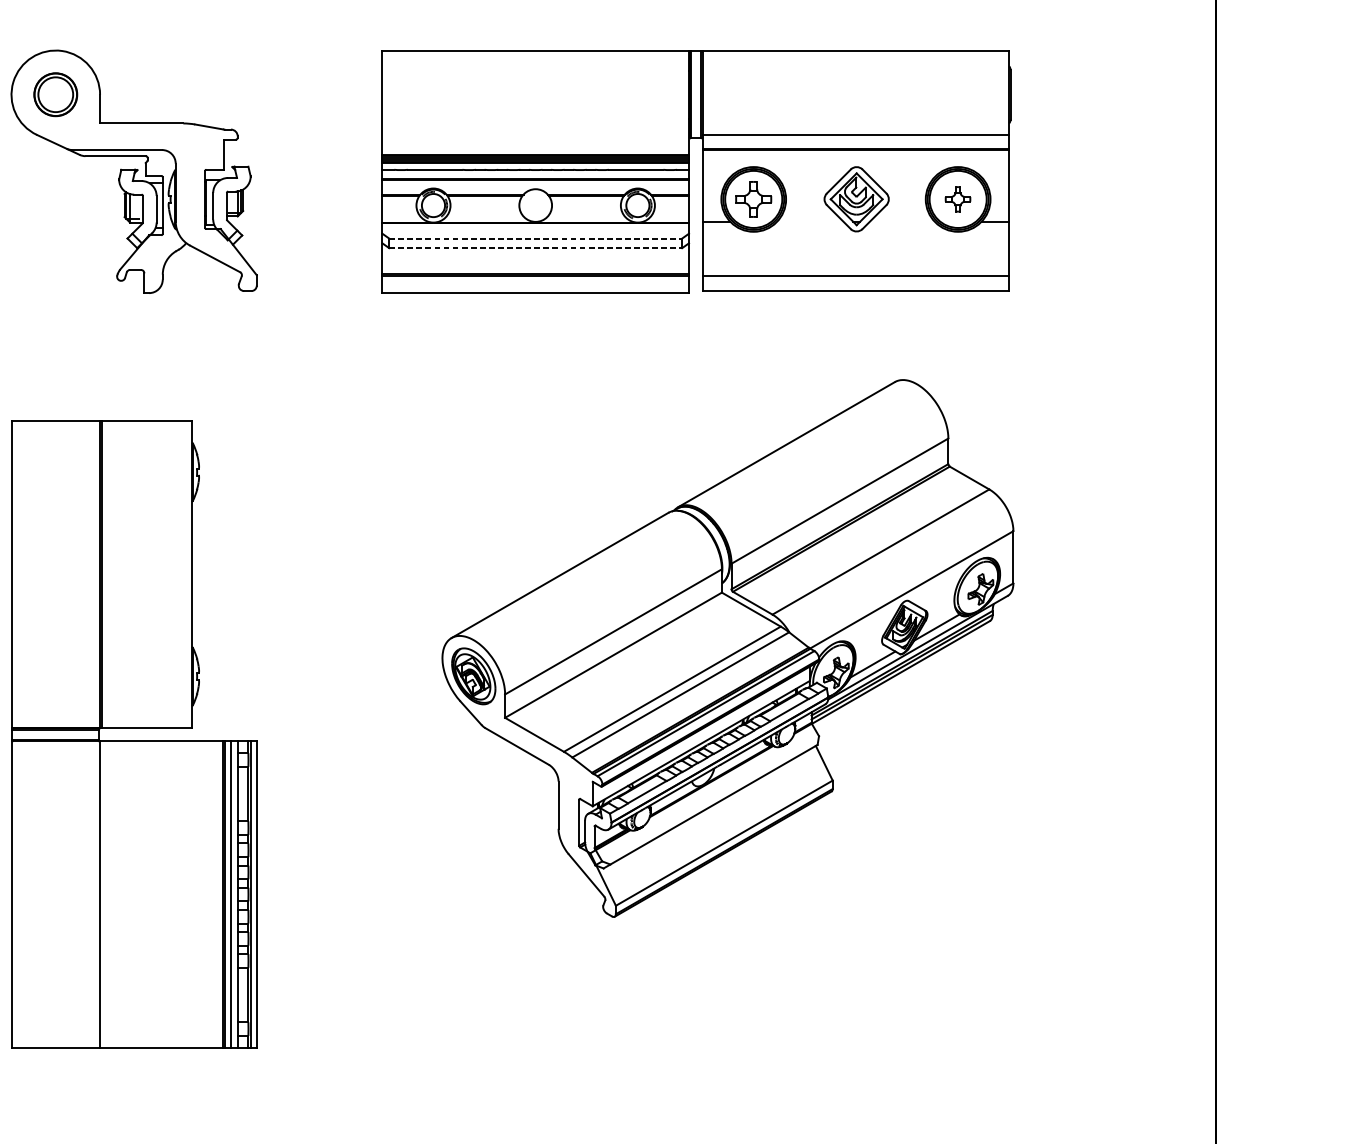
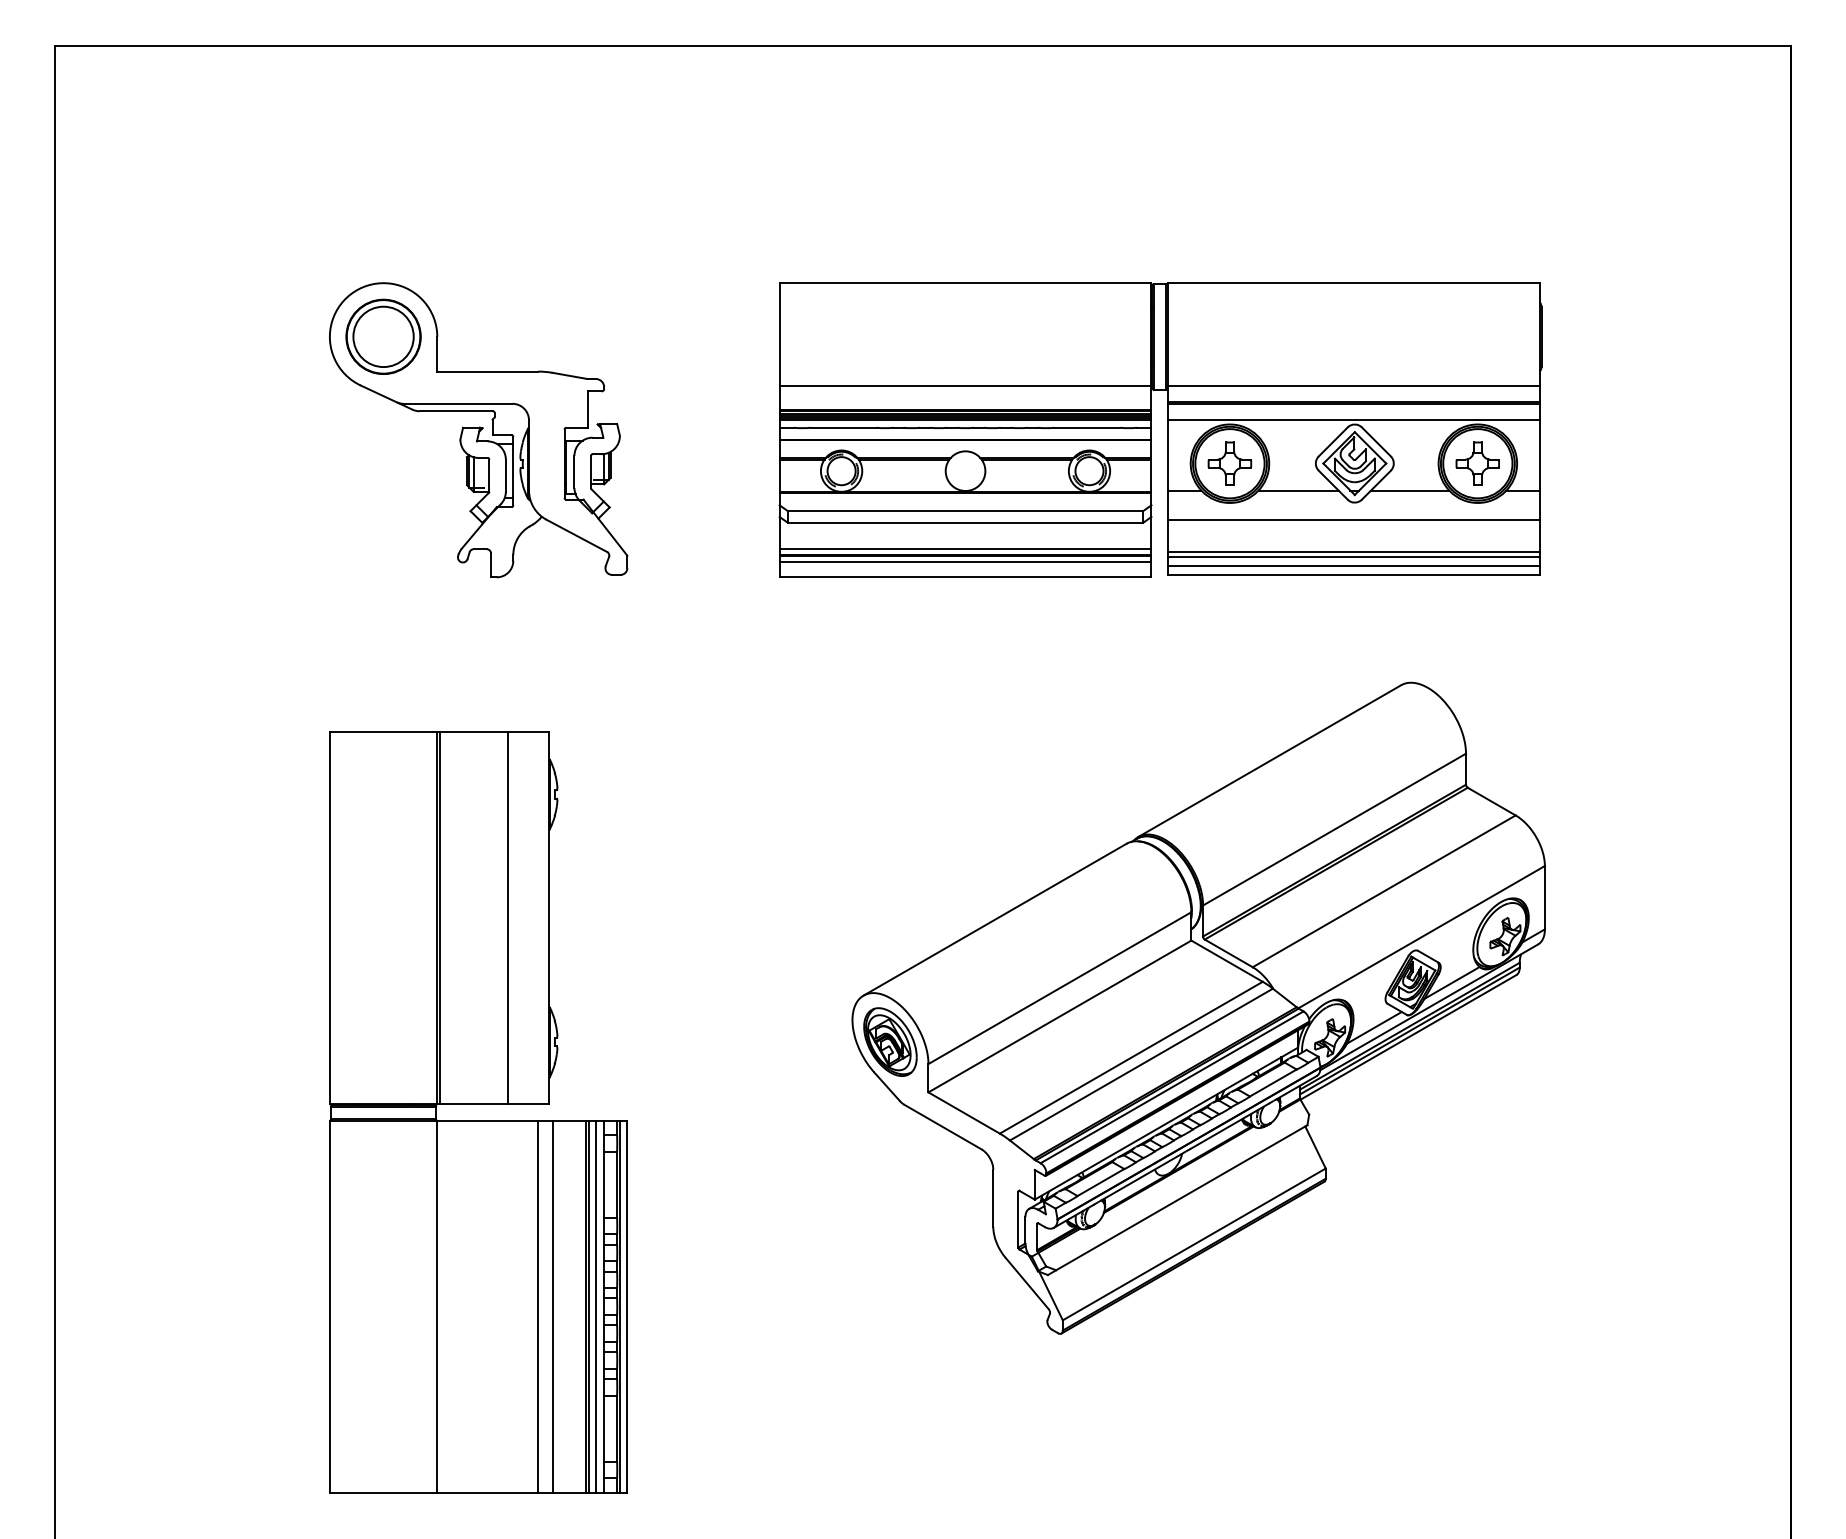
part: (55, 94) -> (383, 336), size x1.43
line: (535, 134) -> (965, 385), added
line: (855, 163) -> (1353, 420), added
part: (957, 199) -> (1477, 463), size x1.43
line: (810, 221) -> (1298, 490), added
line: (902, 221) -> (1410, 490), added
line: (535, 238) -> (965, 511), dashed -> solid
line: (855, 245) -> (1353, 519), added
line: (535, 247) -> (965, 522), dashed -> solid
line: (535, 269) -> (965, 548), added
line: (855, 271) -> (1353, 551), added
line: (535, 280) -> (965, 562), added
line: (855, 284) -> (1353, 566), added
line: (157, 574) -> (507, 918), added
line: (183, 894) -> (538, 1306), added
line: (195, 894) -> (552, 1306), added

